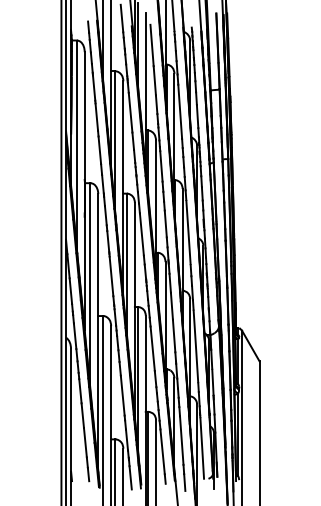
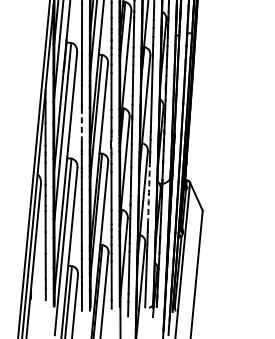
line: (111, 276) -> (81, 125), solid -> dashed
arc: (195, 346) -> (148, 192), solid -> dashed

